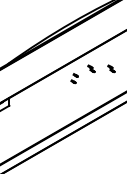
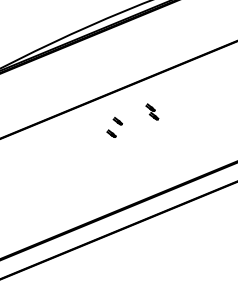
part: (111, 68) -> (194, 116), removed

